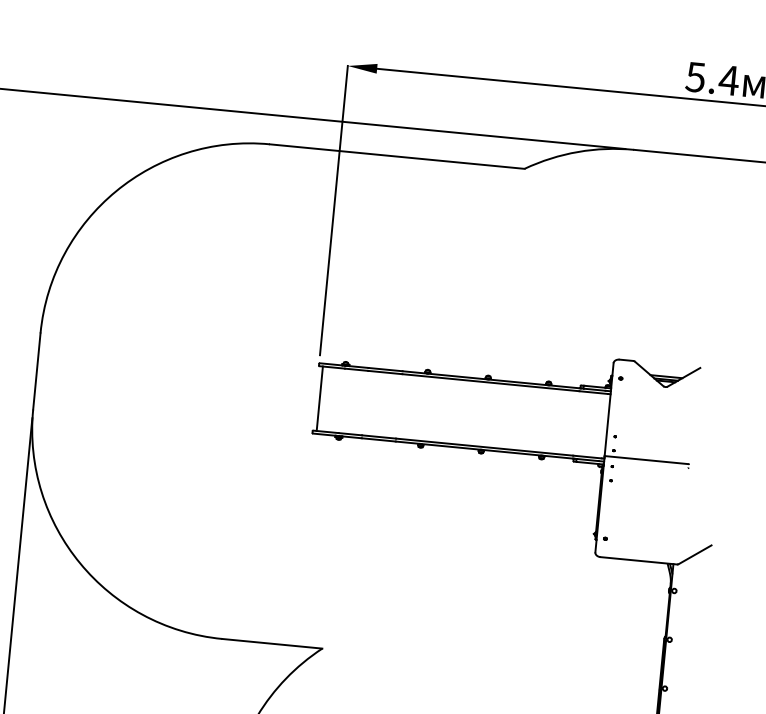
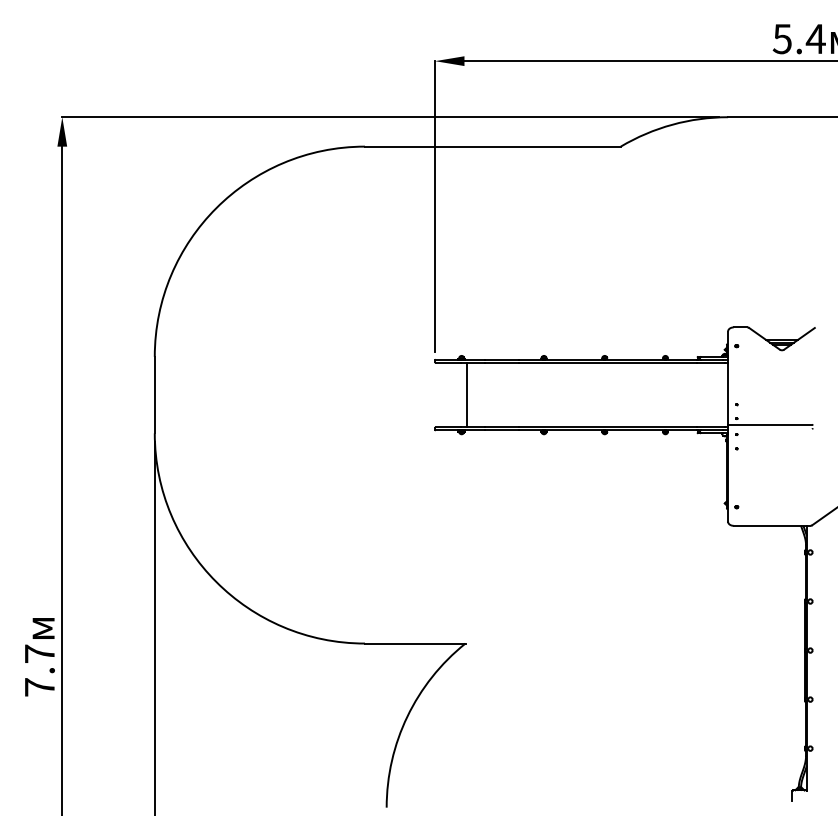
line: (320, 398) -> (467, 394), moved

